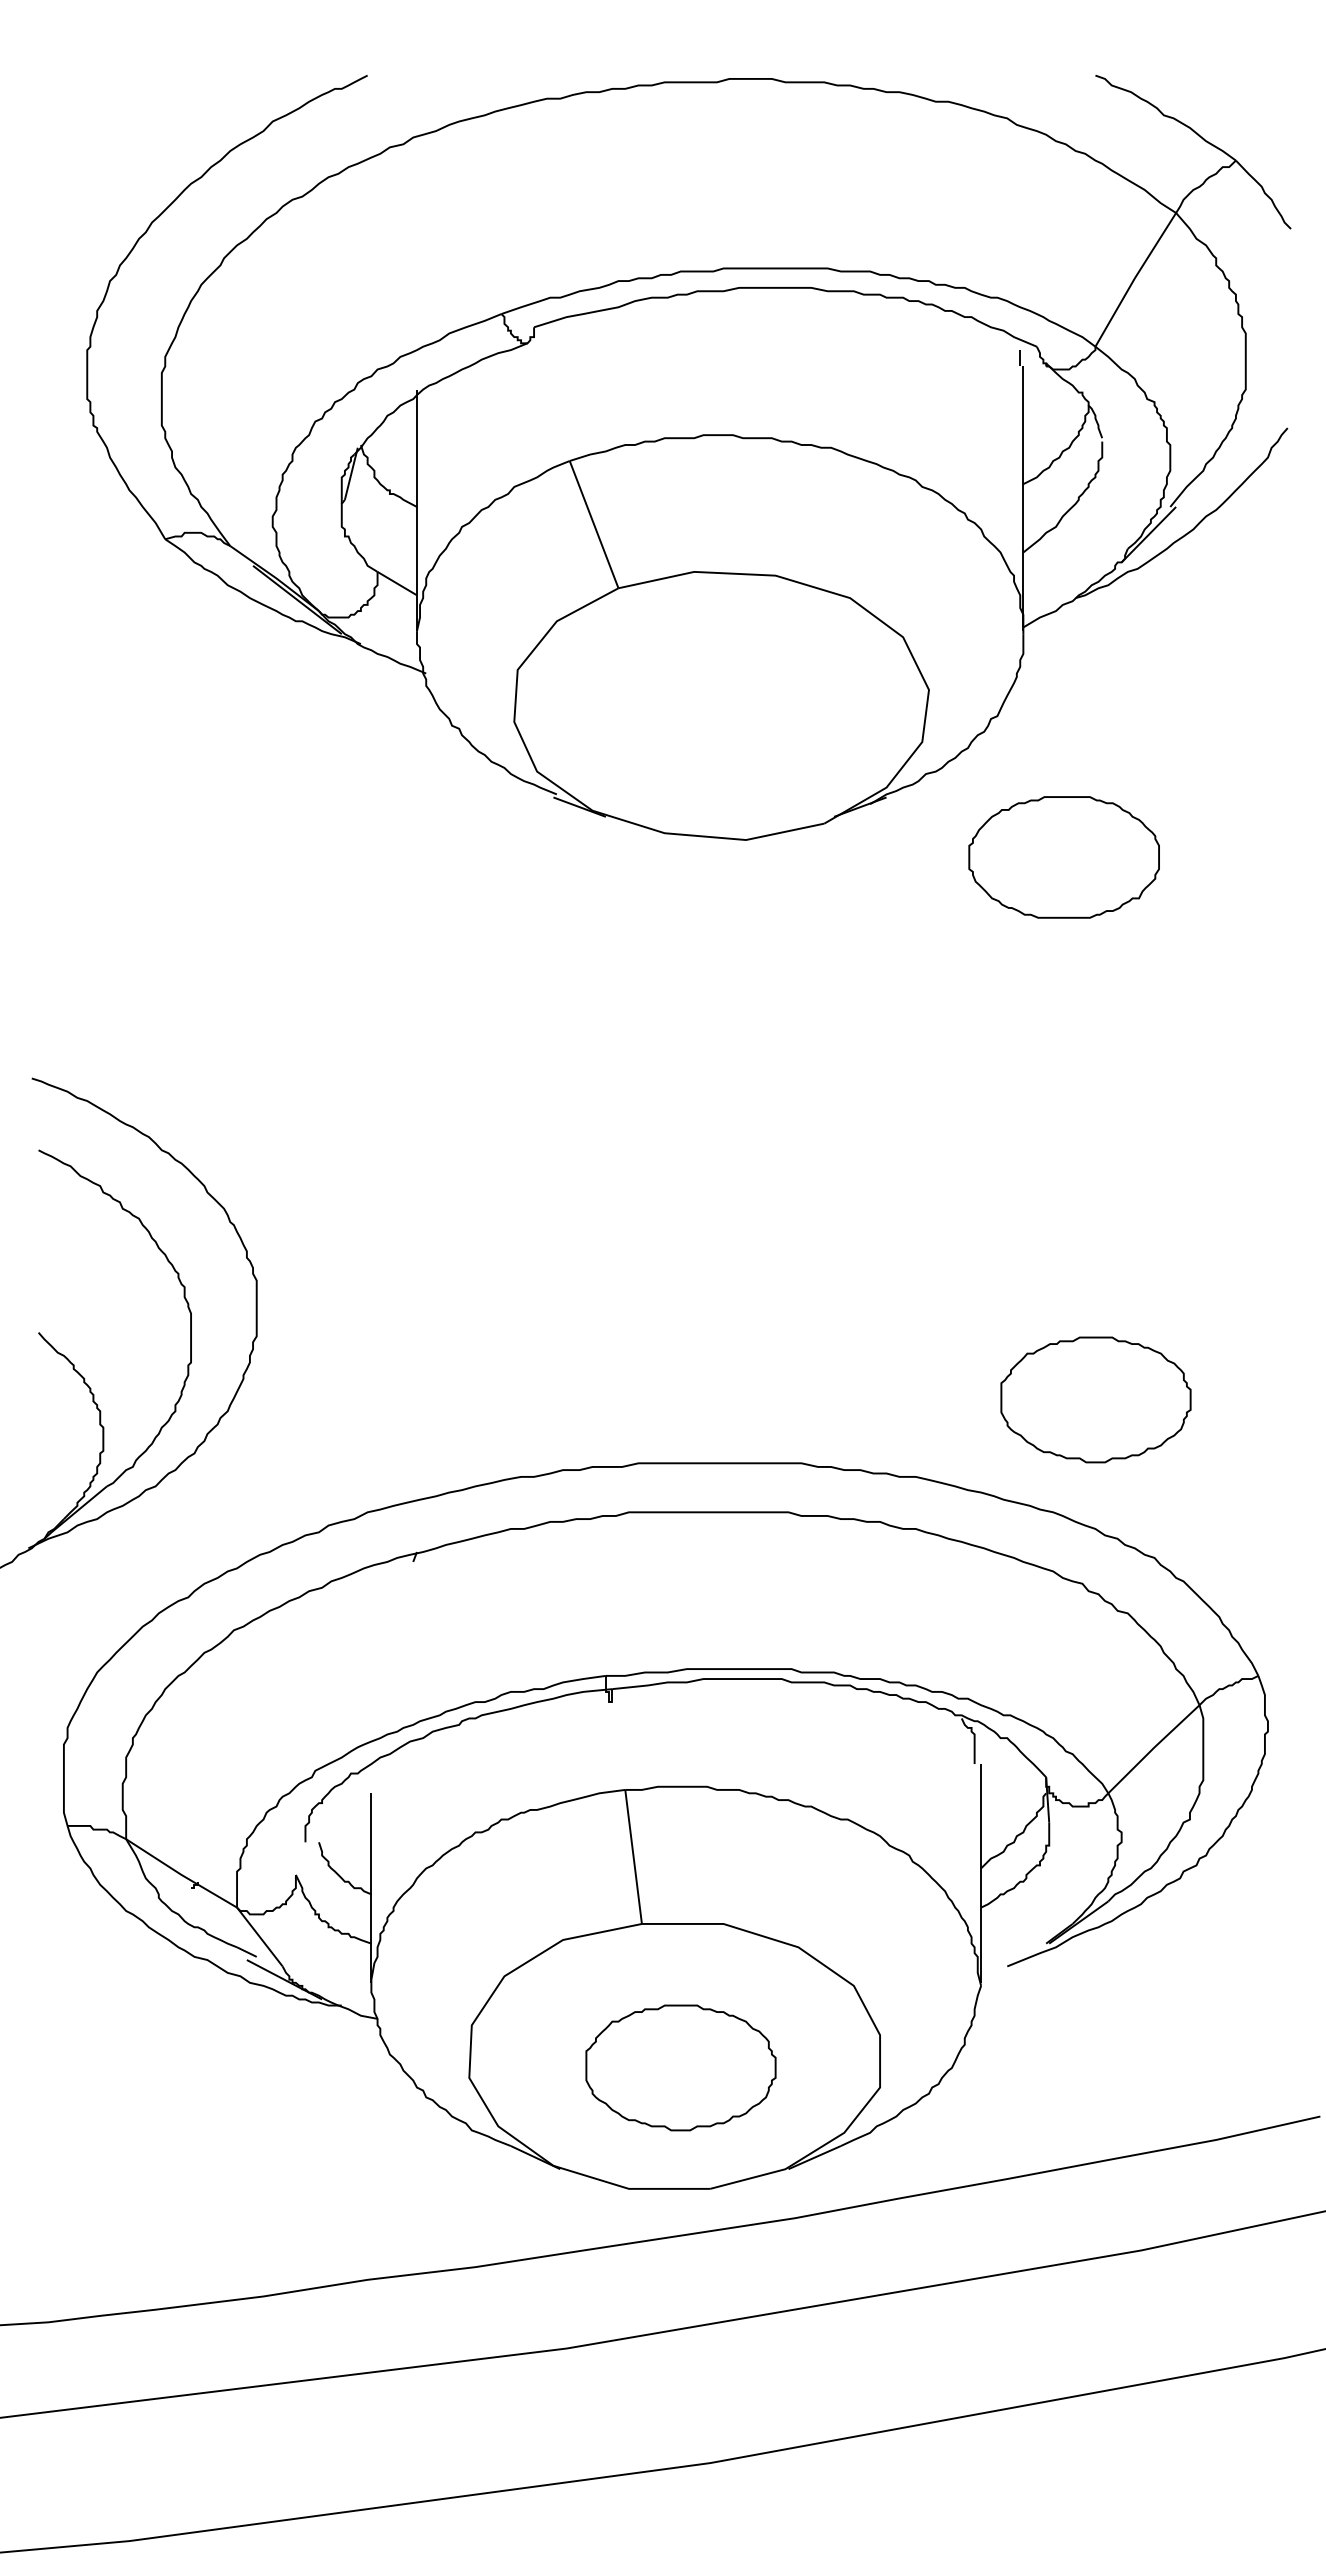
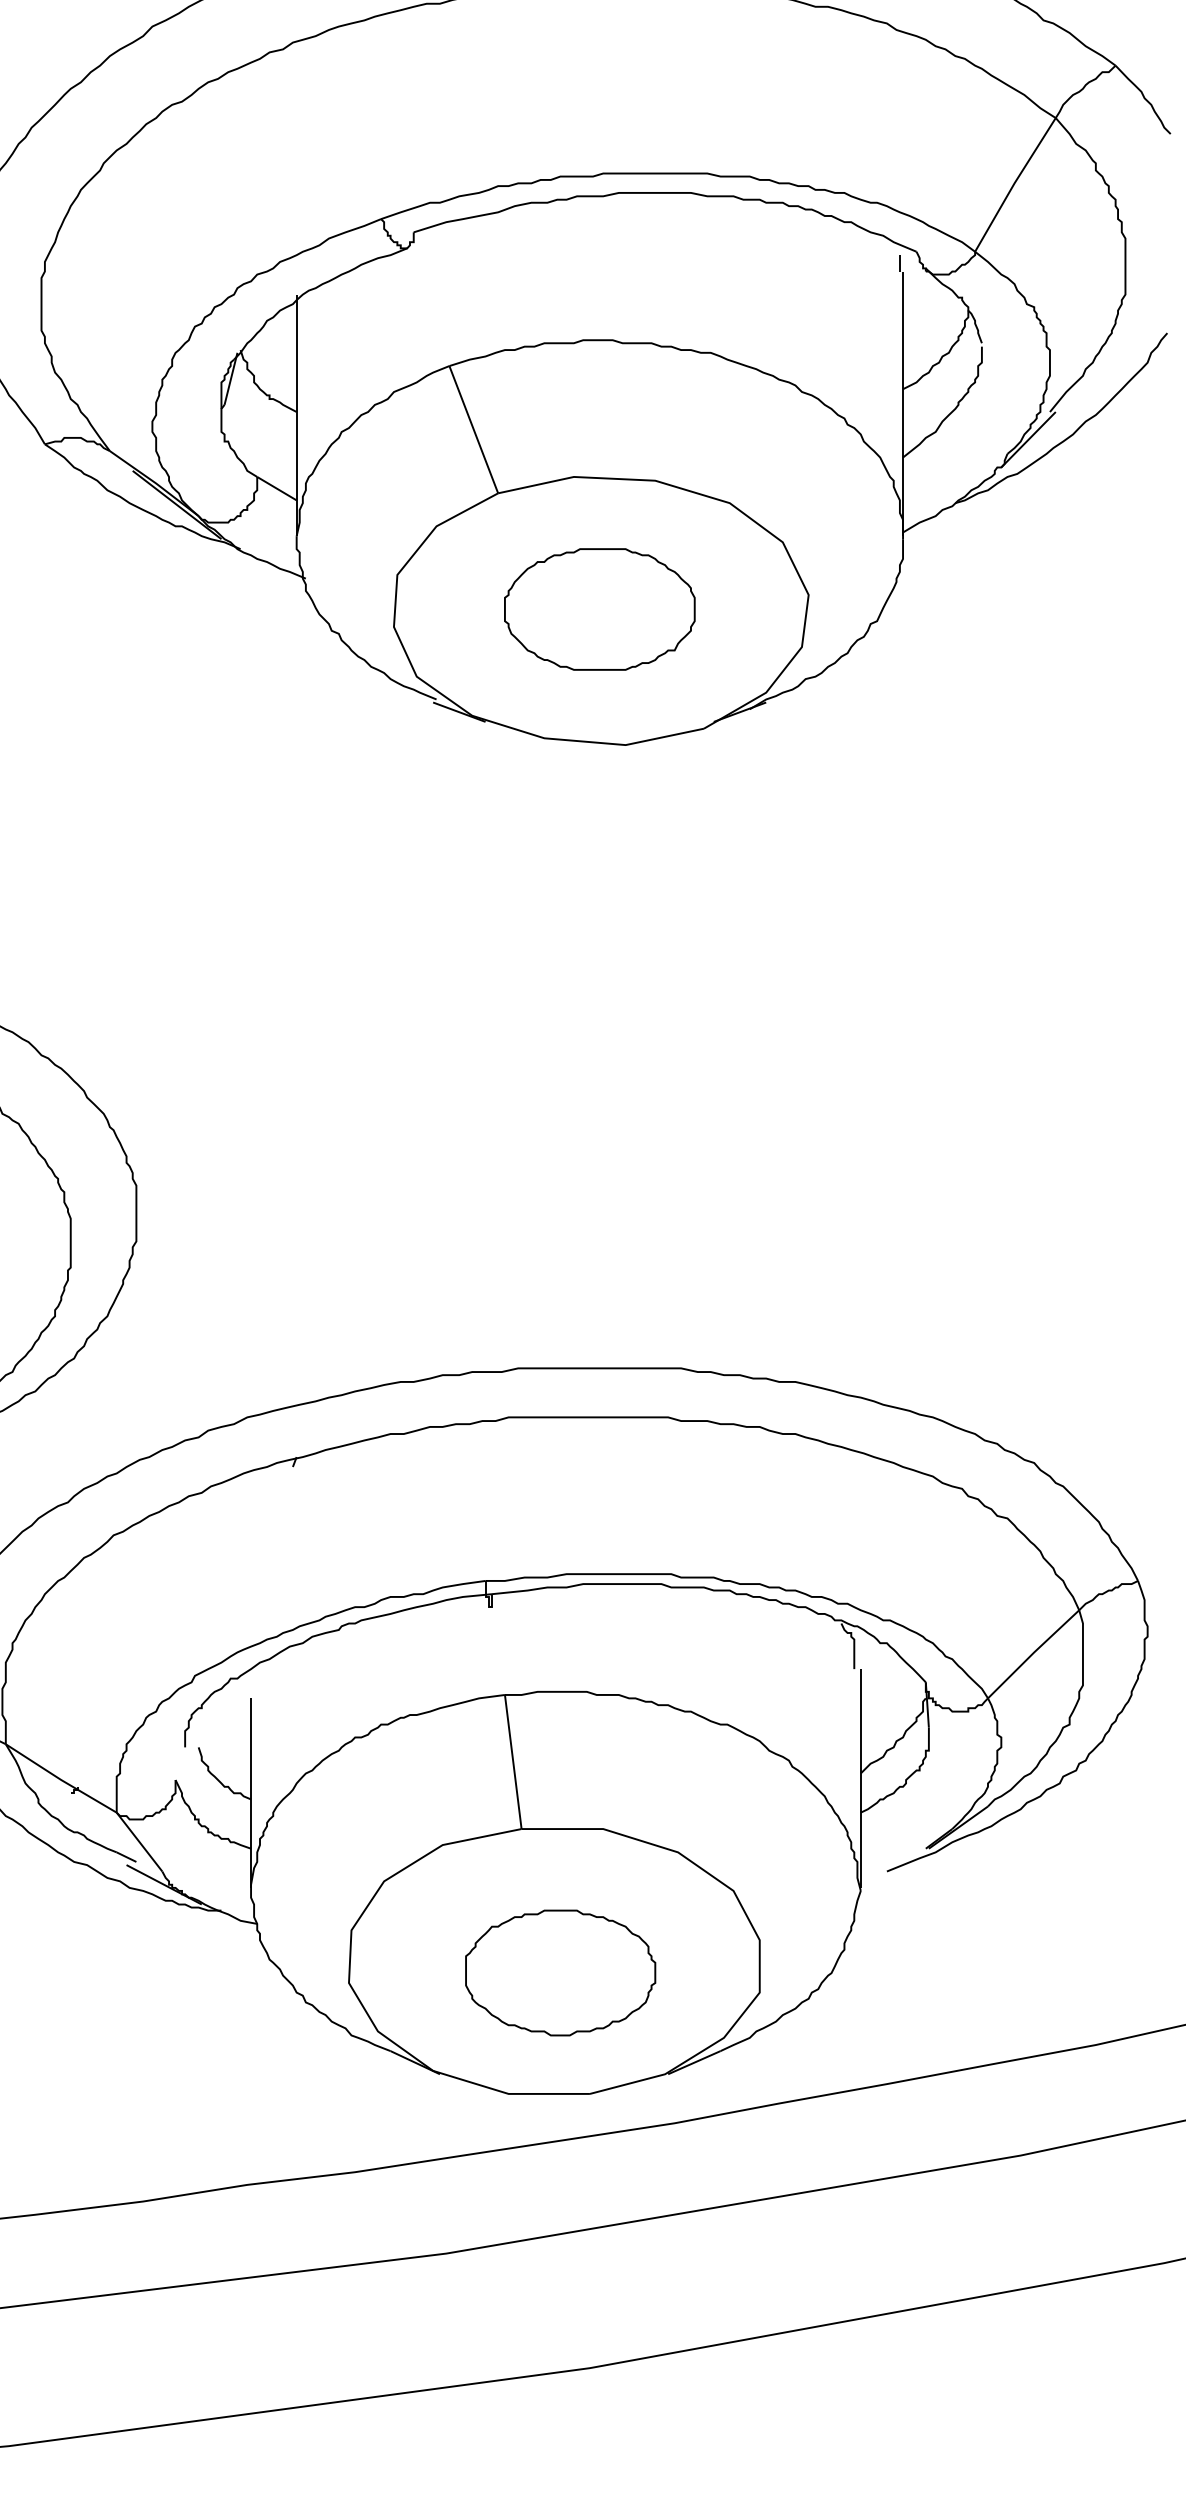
part: (1063, 857) -> (599, 609), moved
part: (1095, 1399) -> (975, 1304), removed

